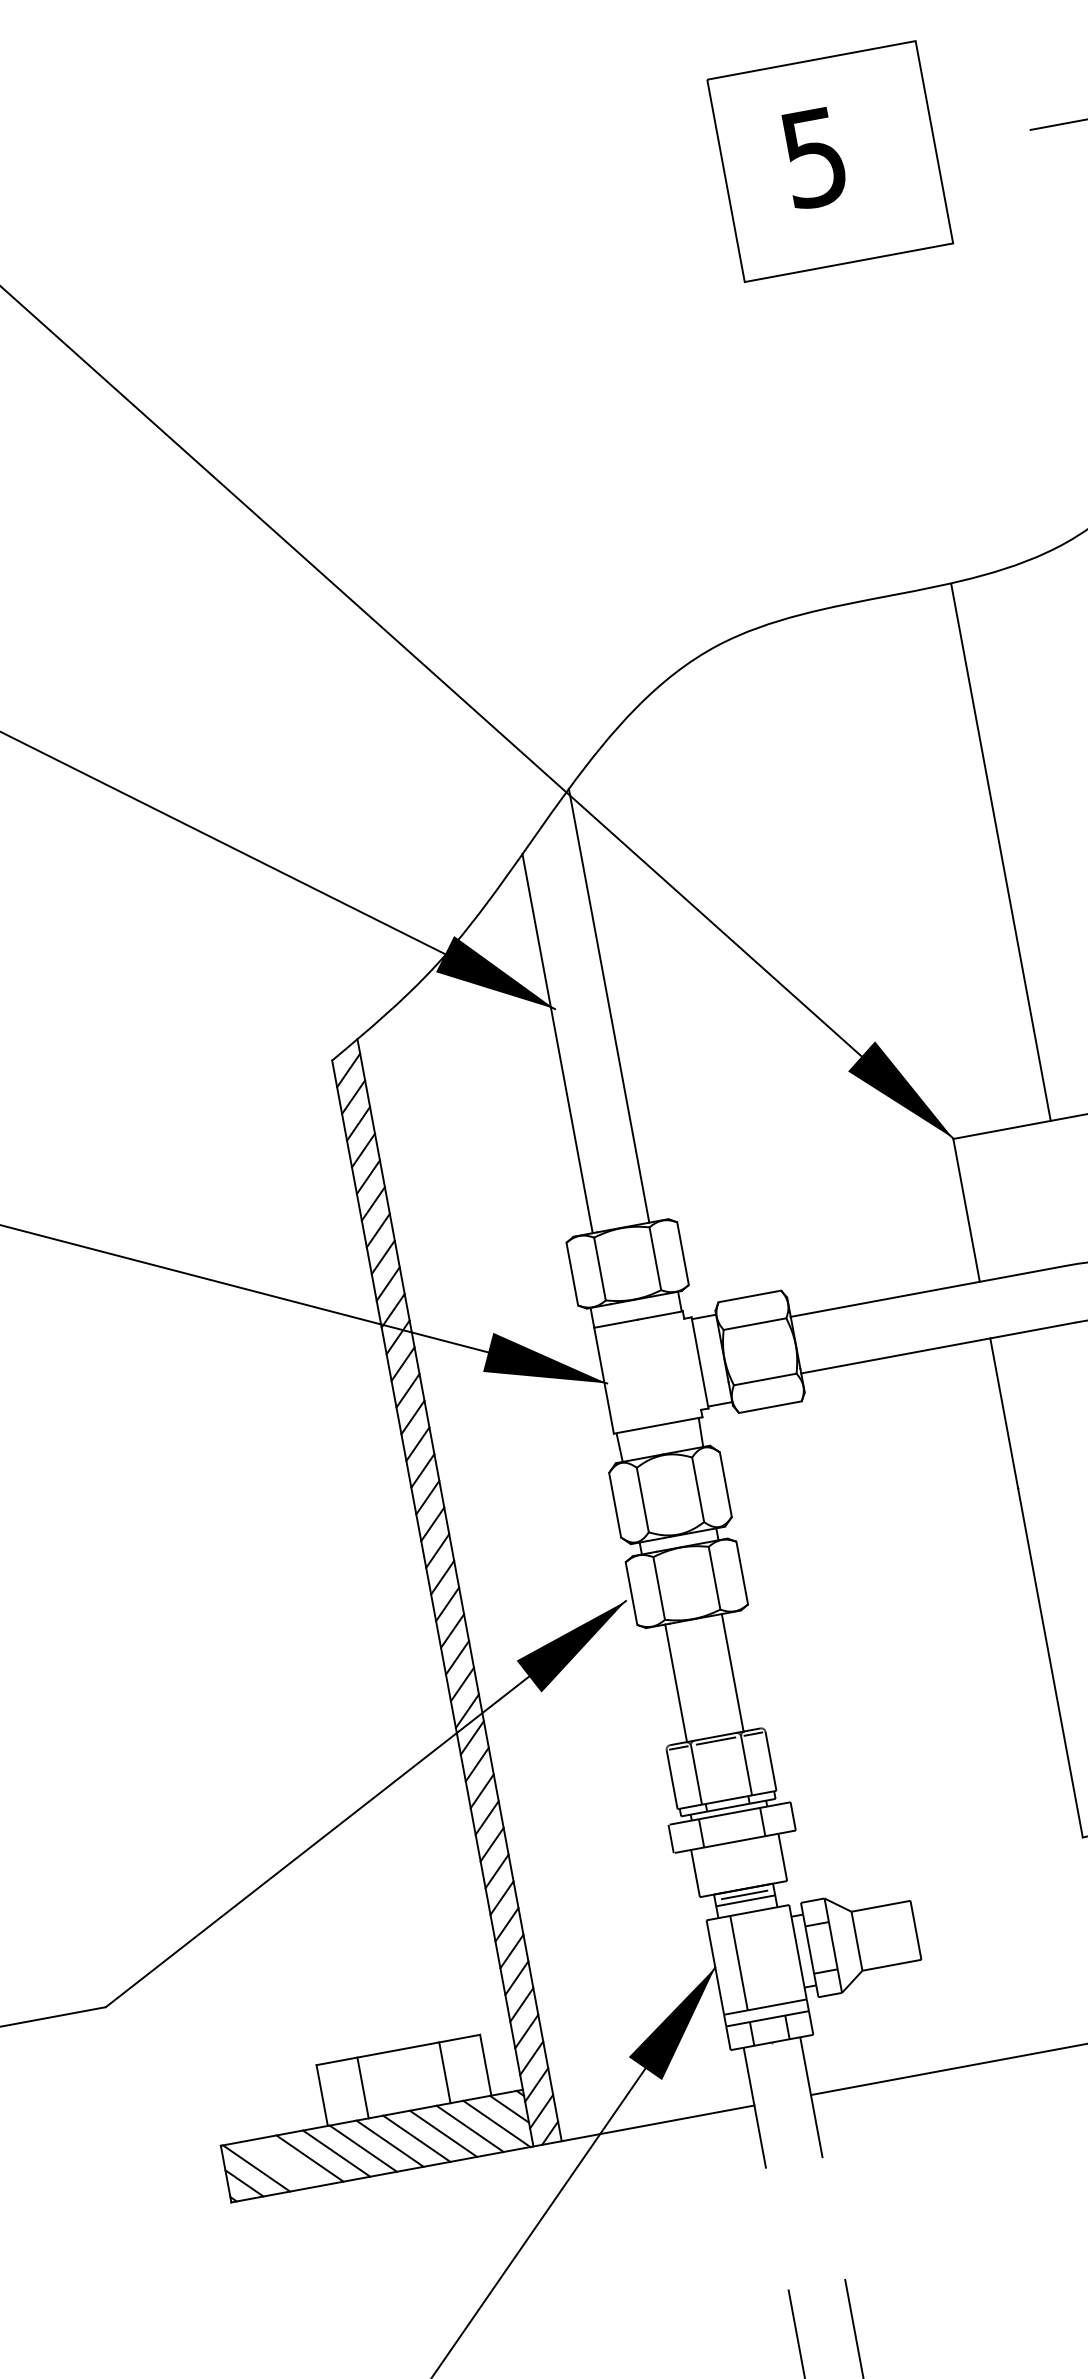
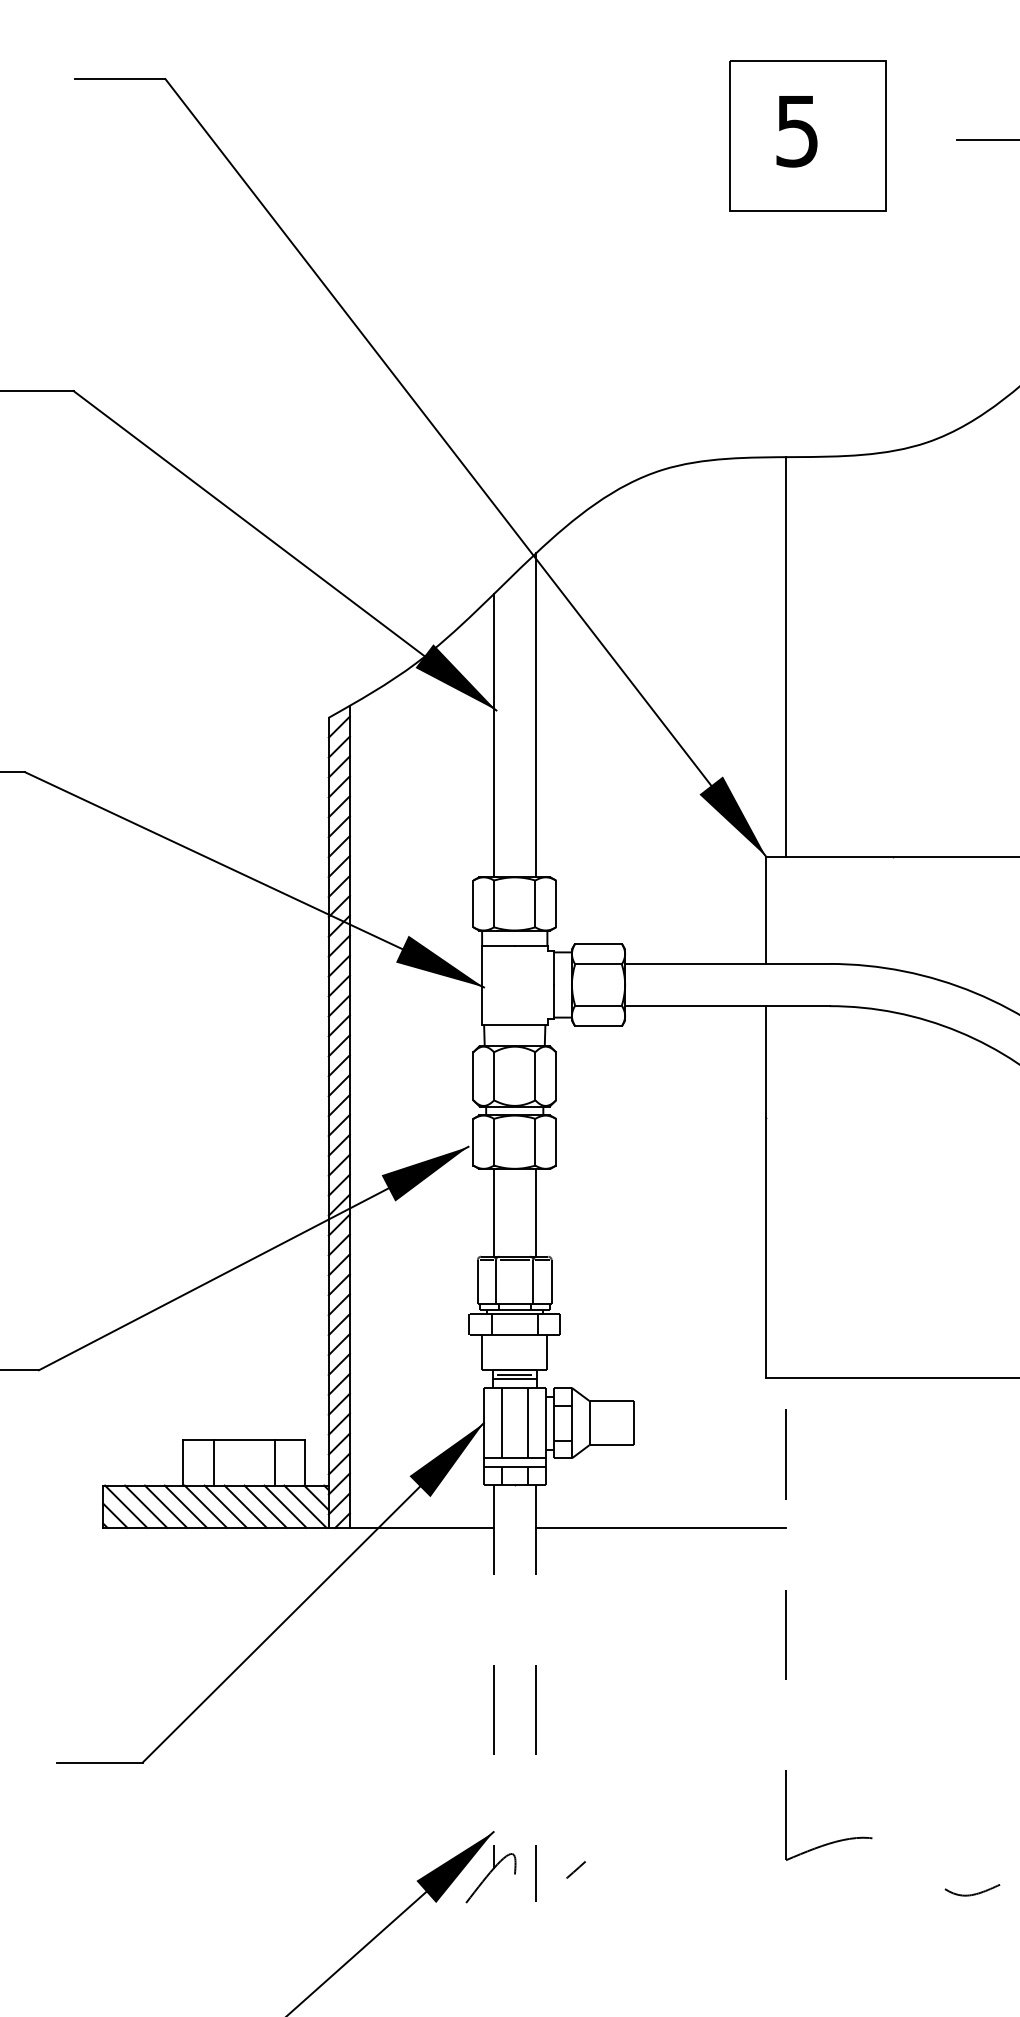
line: (1000, 853) -> (785, 657), moved
line: (773, 1955) -> (527, 1422), added
line: (283, 2163) -> (146, 1506), added

